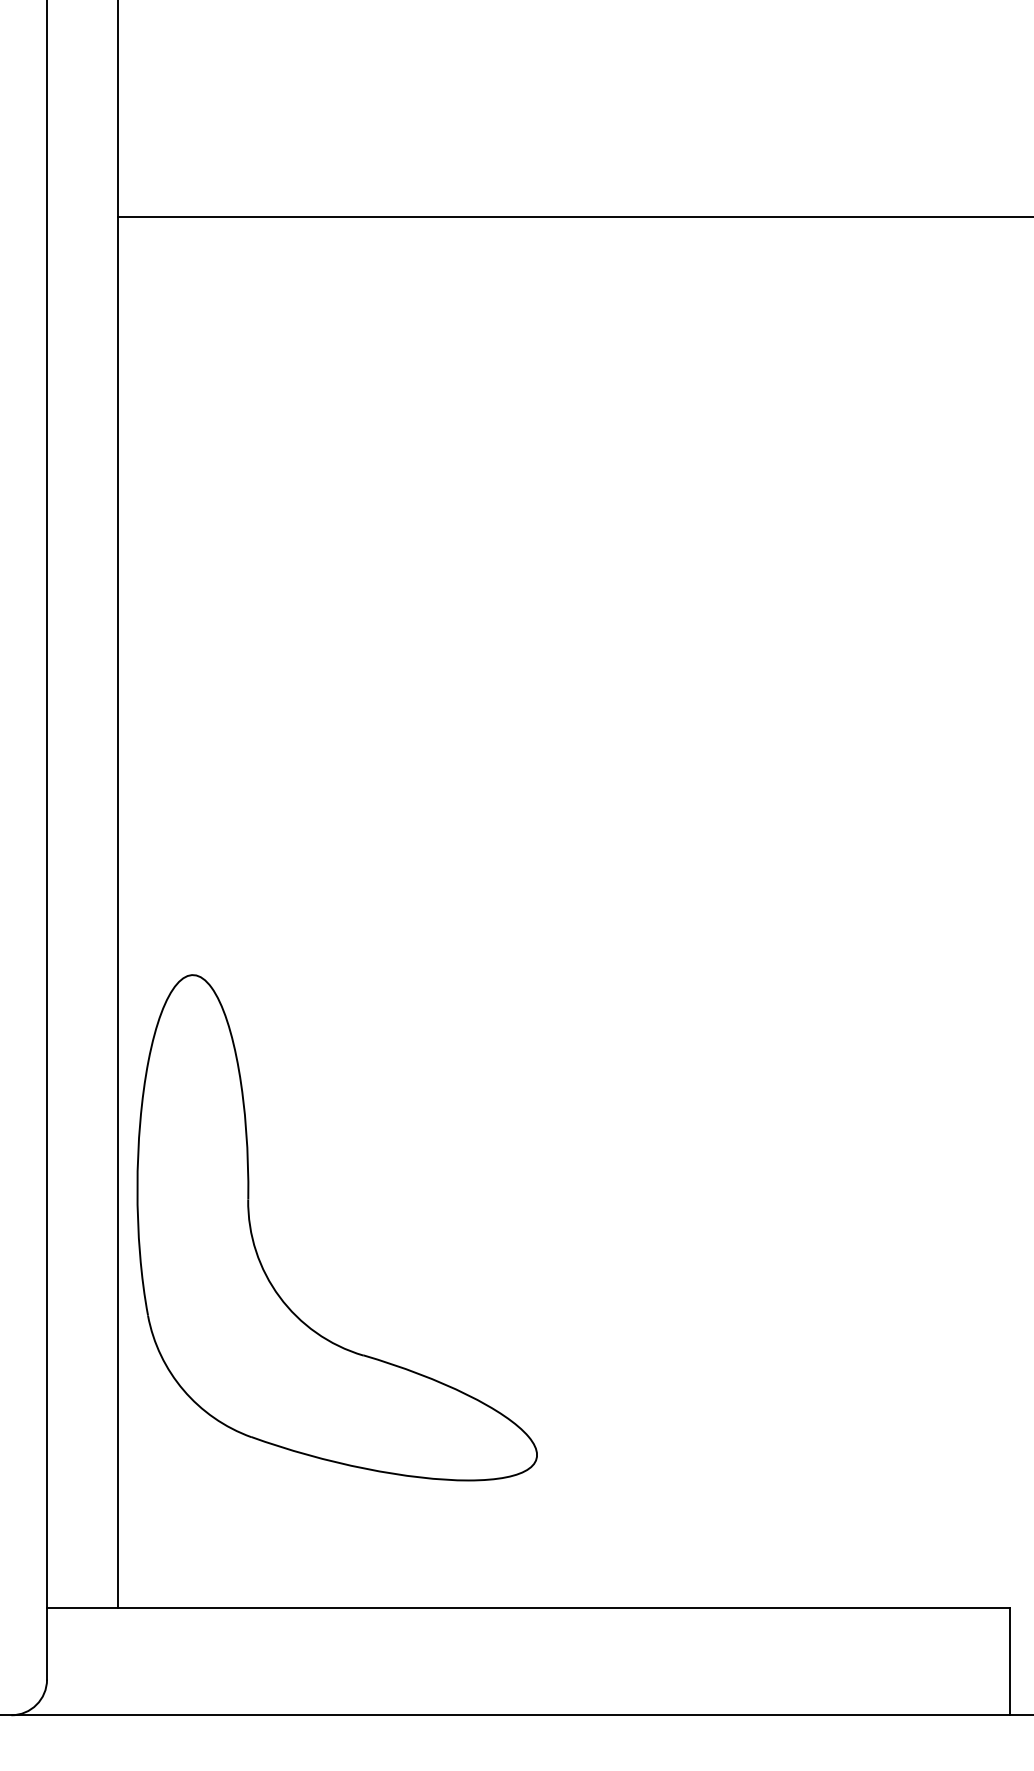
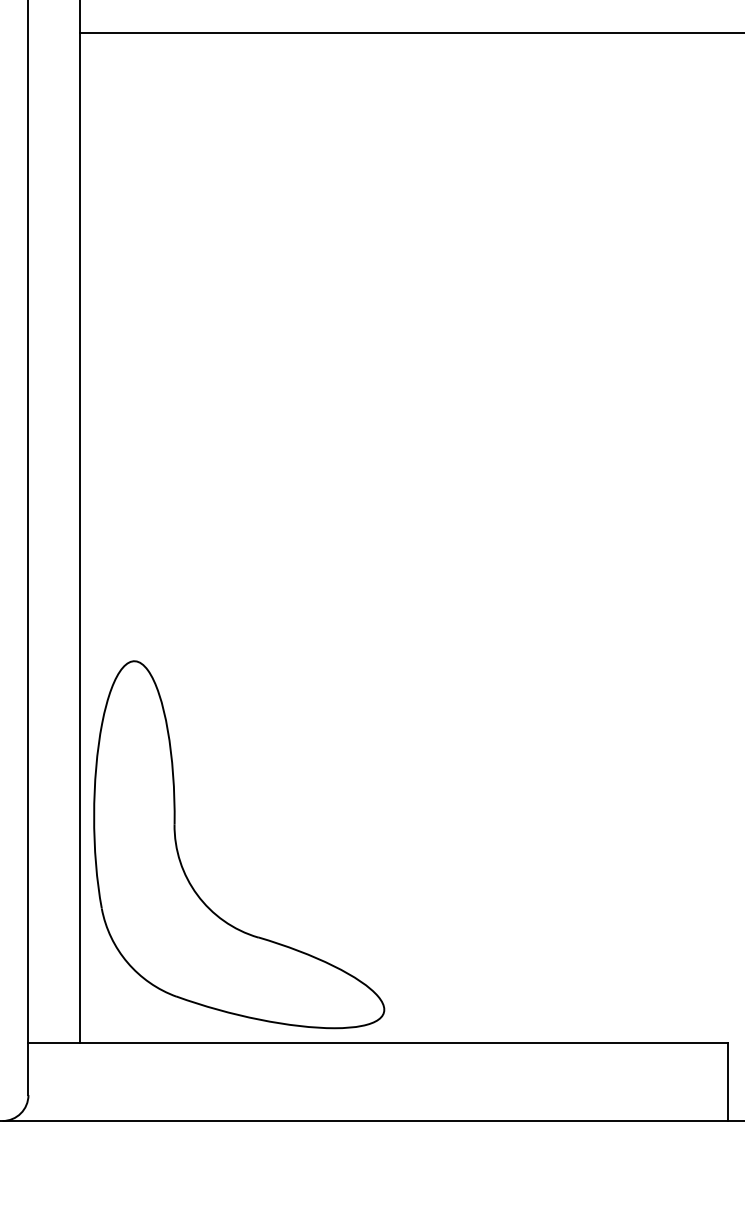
part: (258, 1254) -> (182, 864), moved

